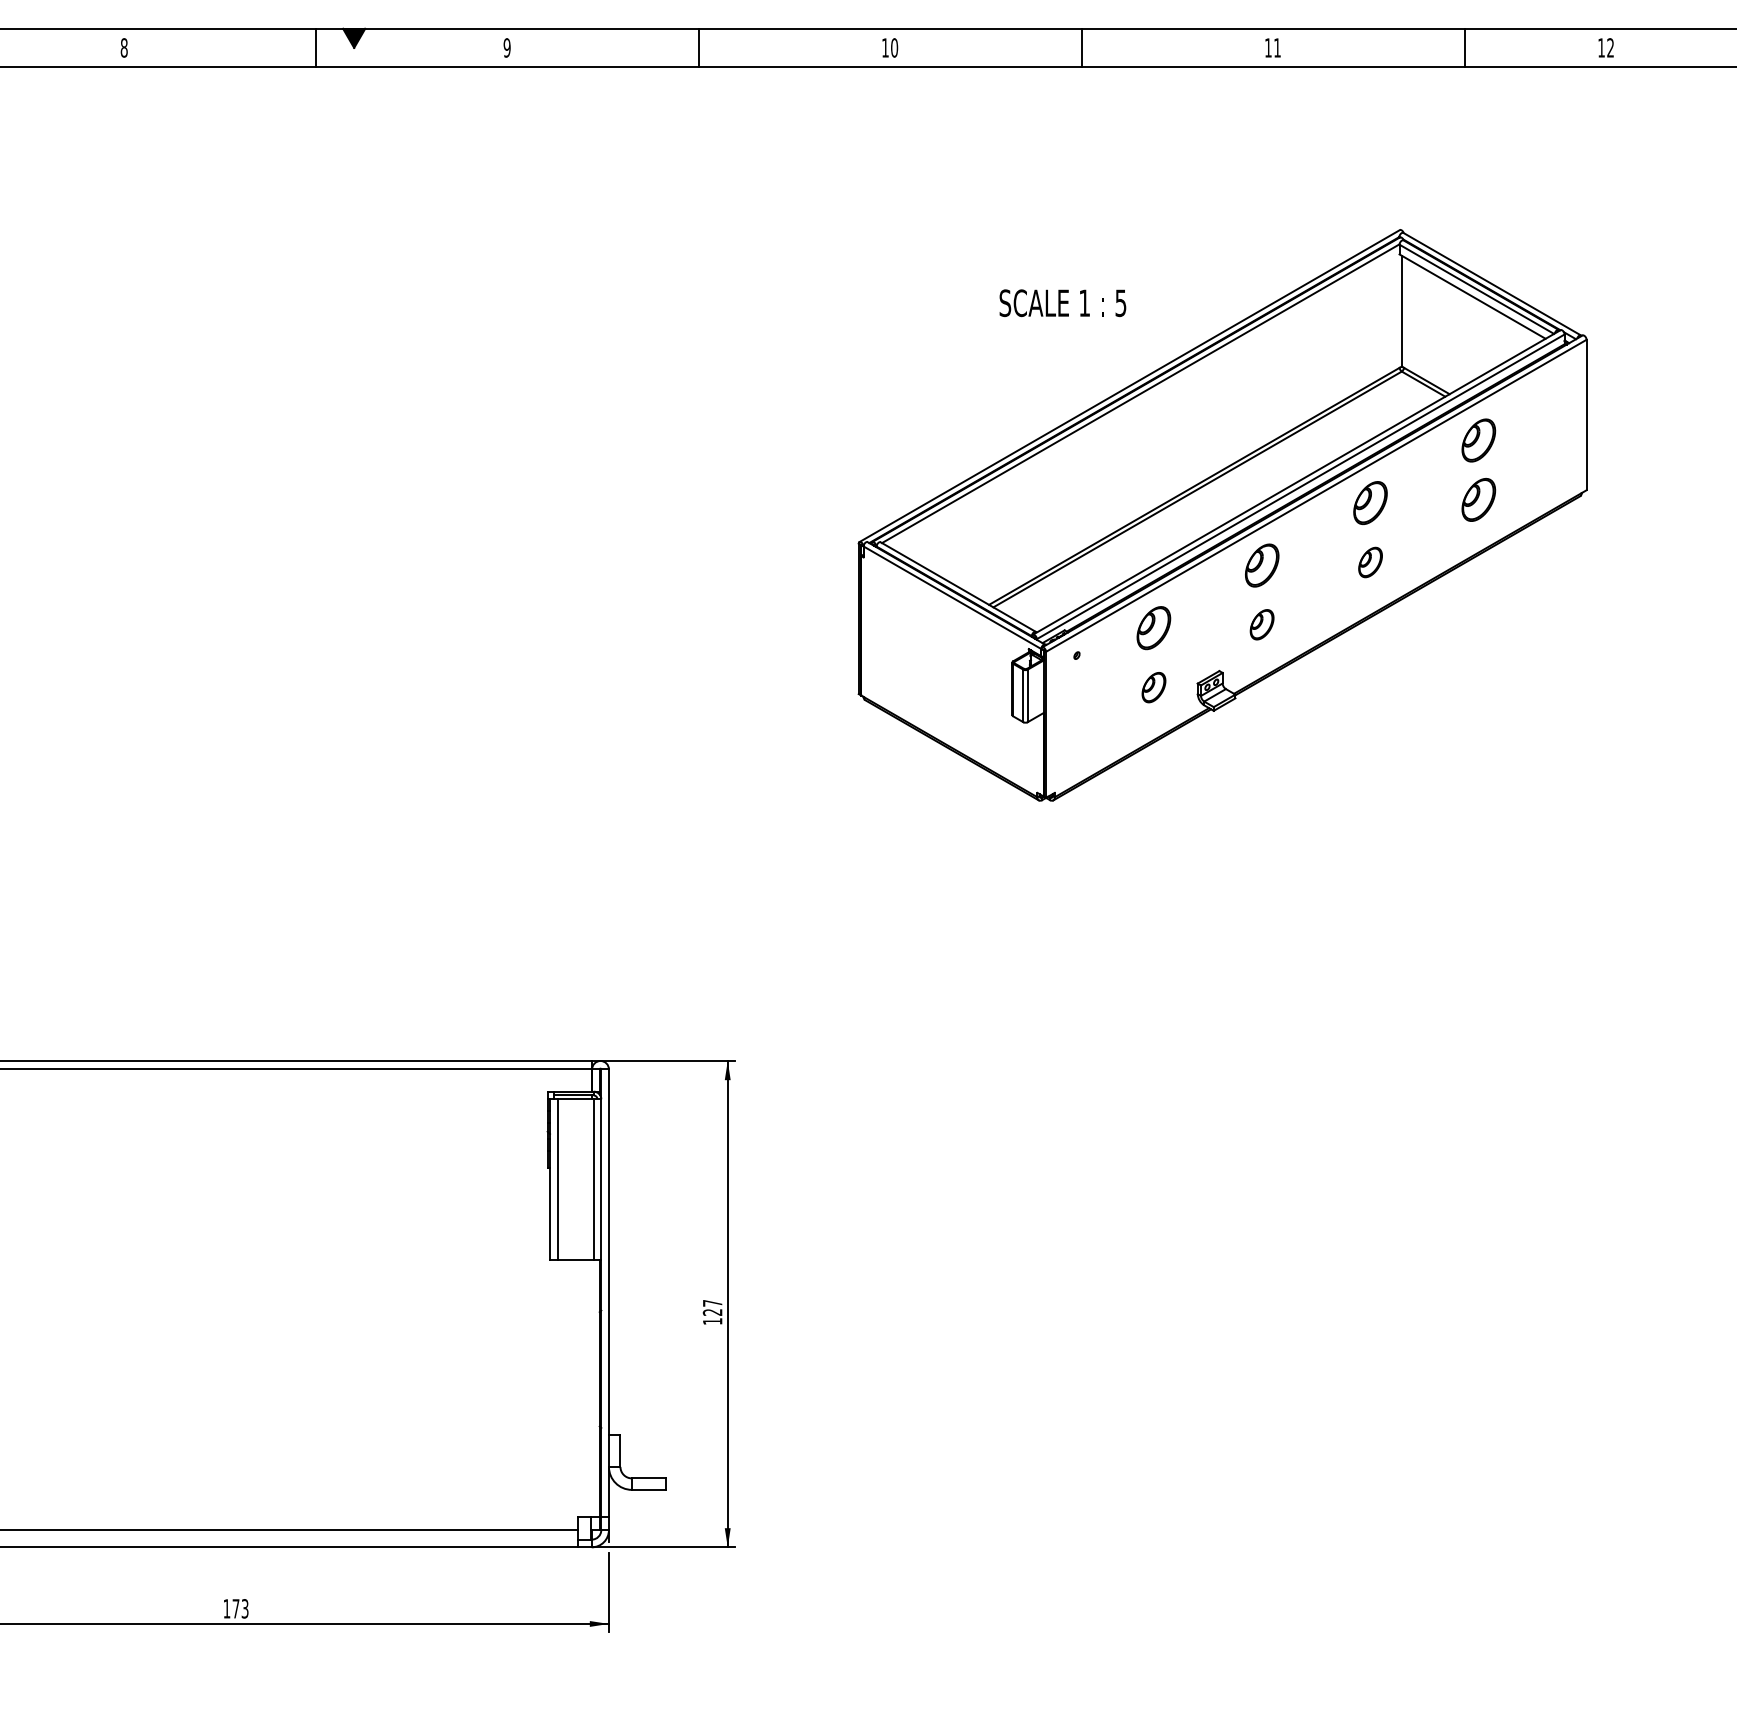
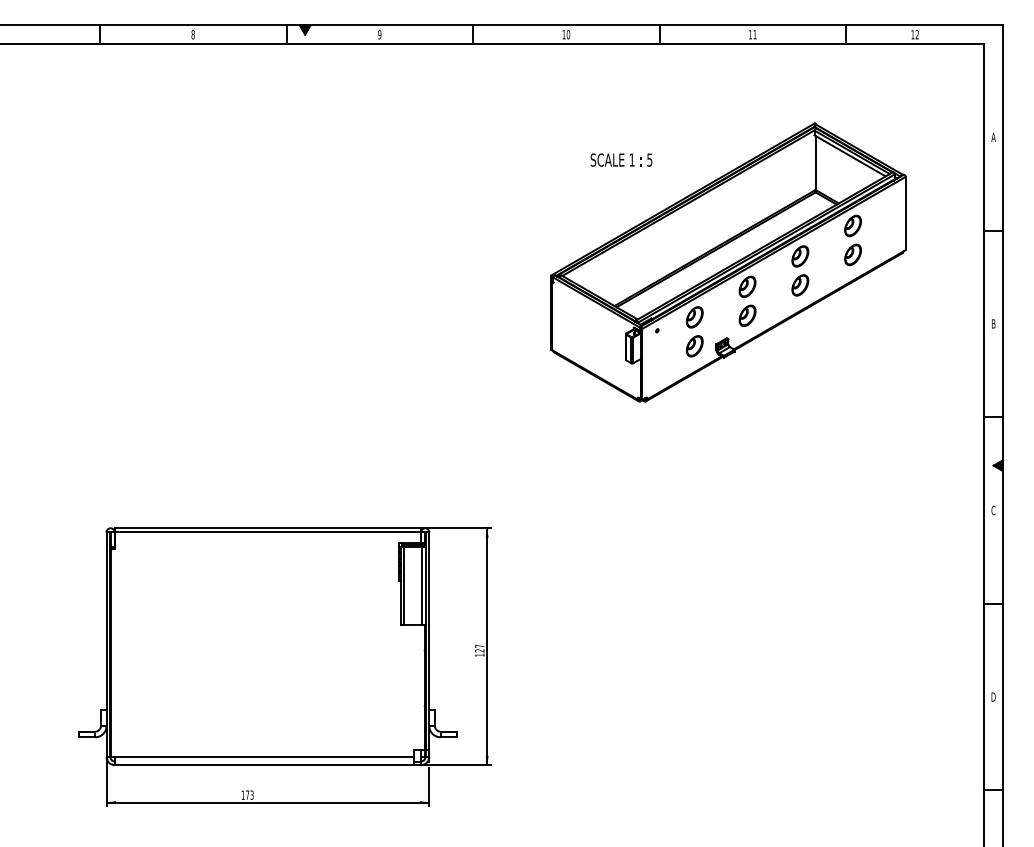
text: (1062, 301) -> (621, 159), moved
part: (1370, 562) -> (800, 285), size x1.43
part: (1262, 624) -> (747, 315), size x1.43
part: (1153, 687) -> (694, 346), size x1.43

